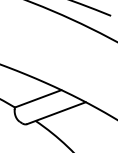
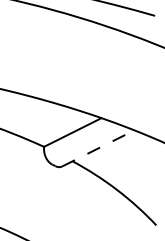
line: (56, 113) -> (98, 148), solid -> dashed

